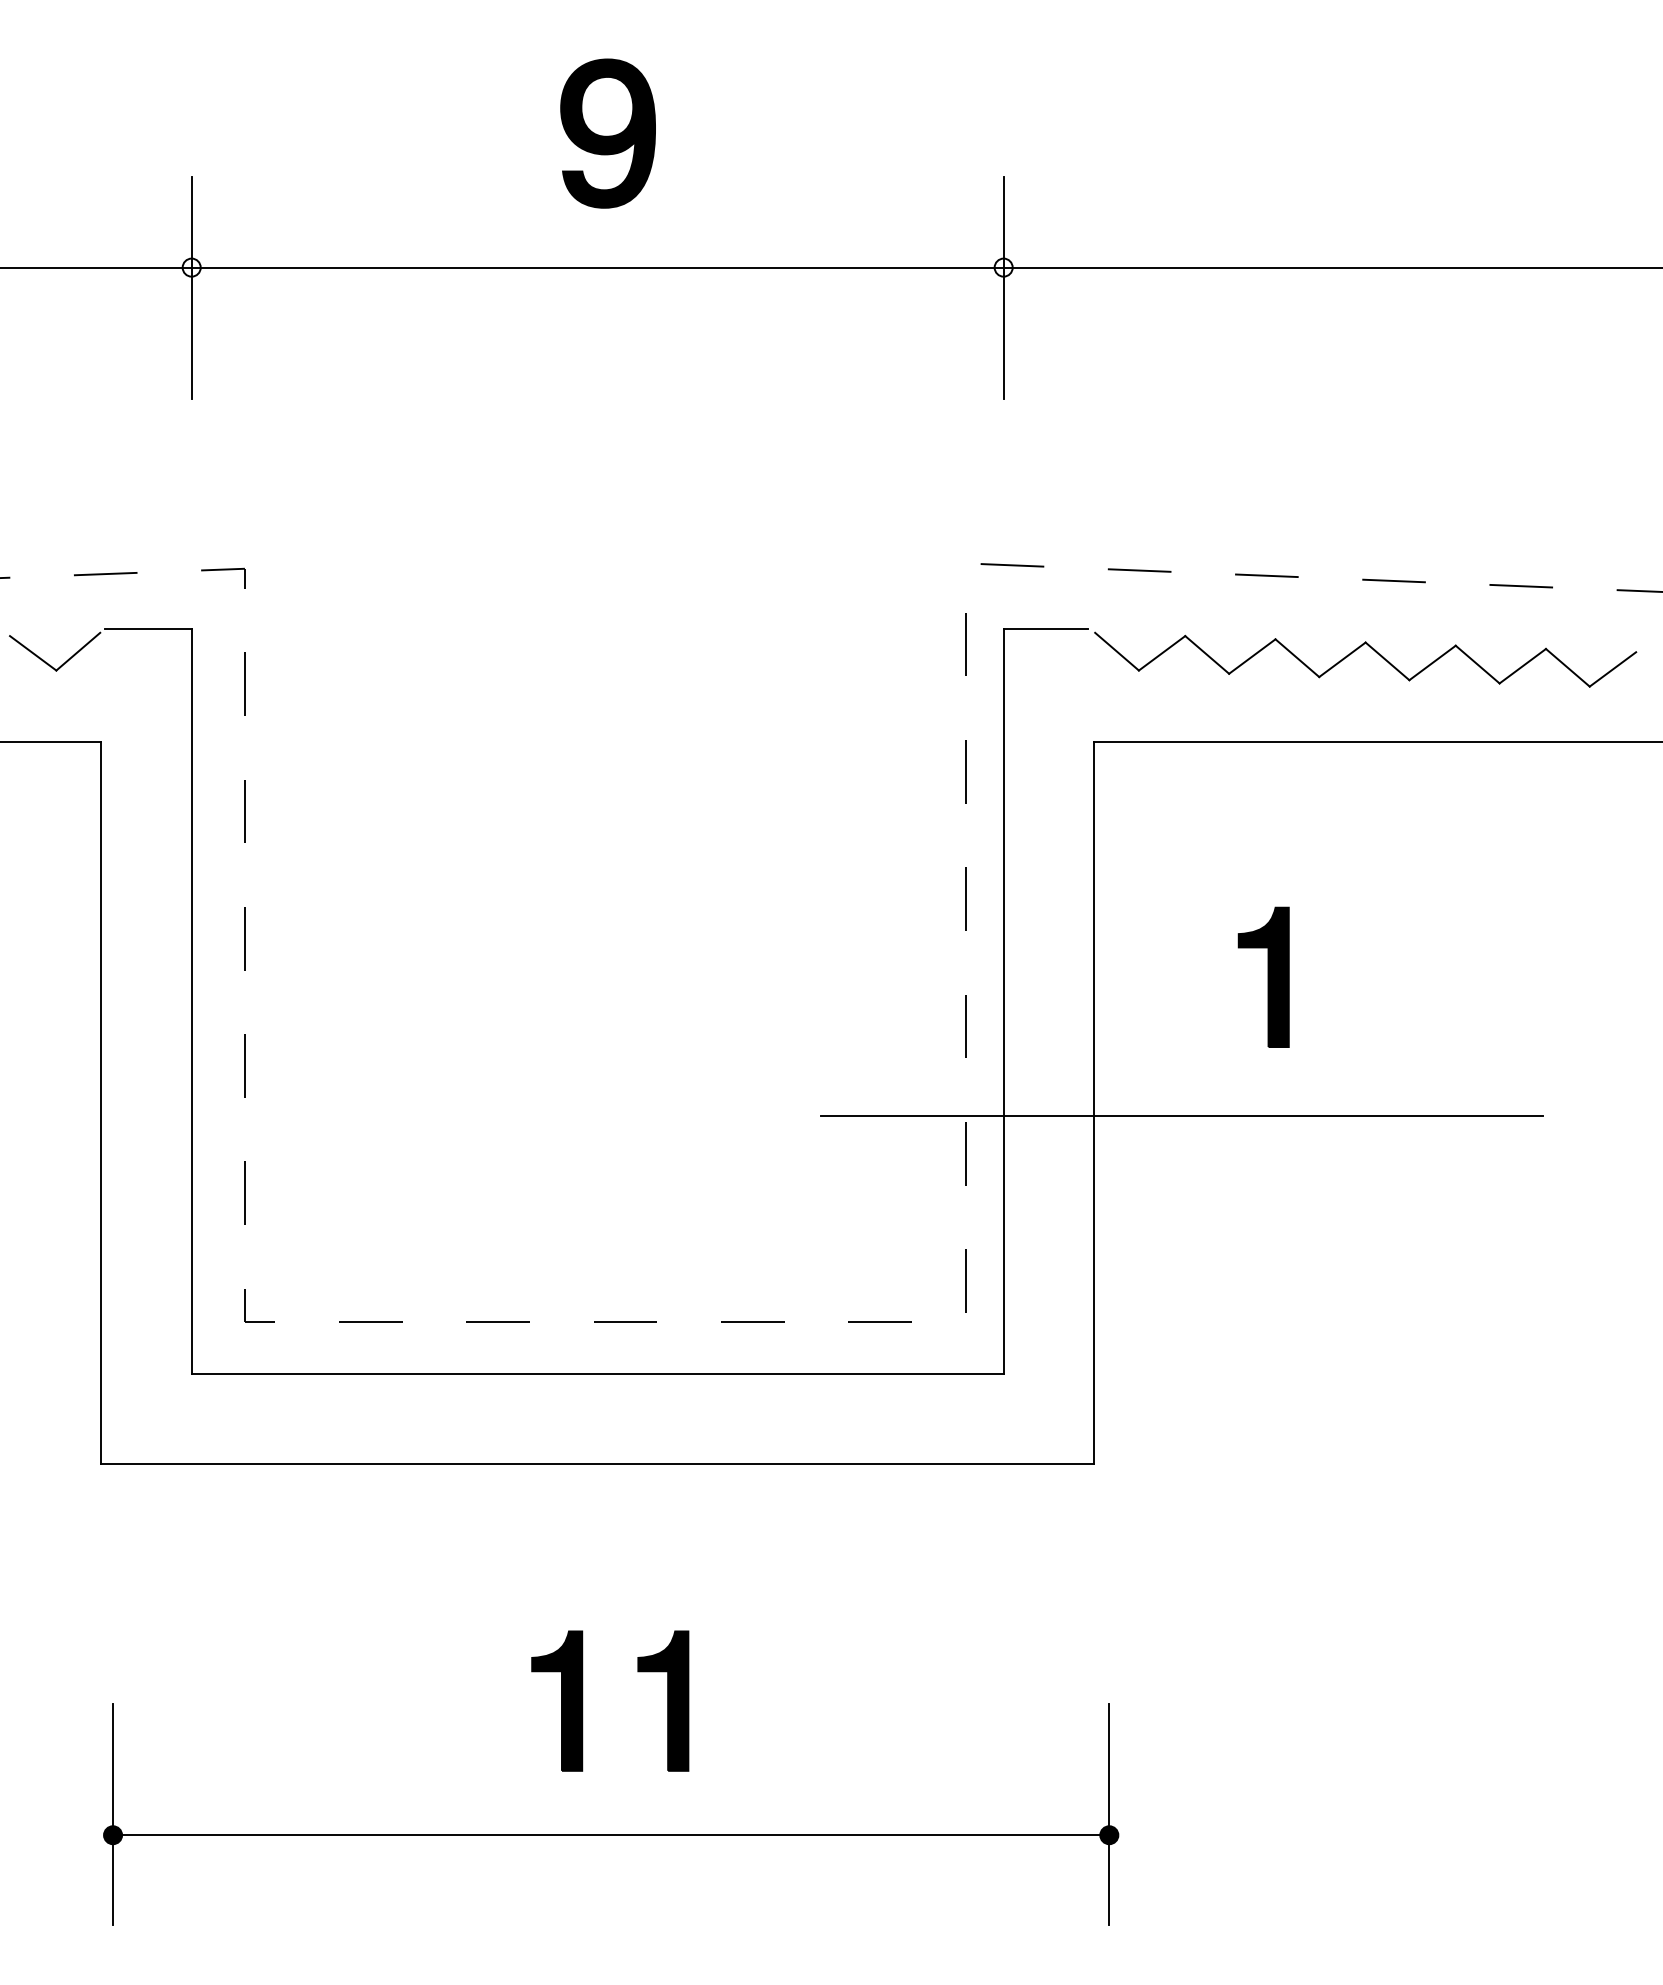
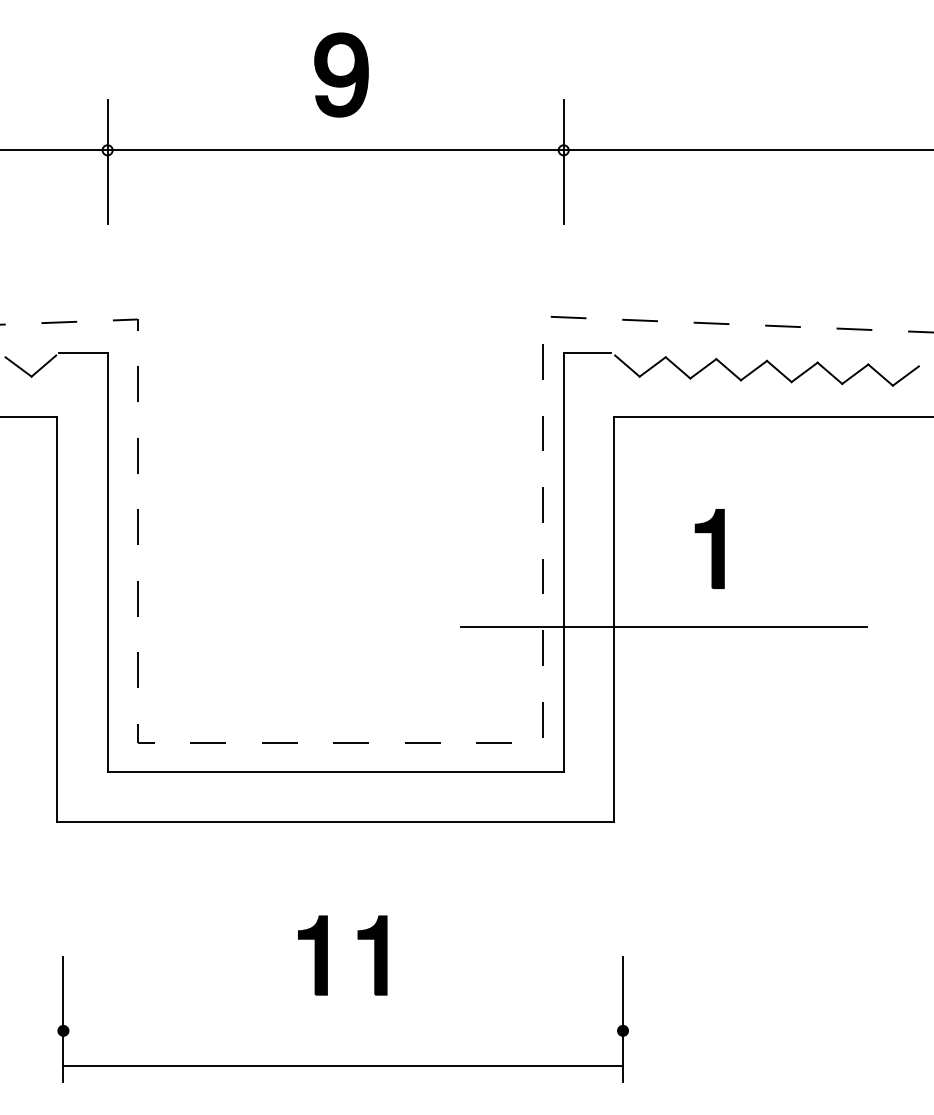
line: (611, 1834) -> (343, 1065), moved

